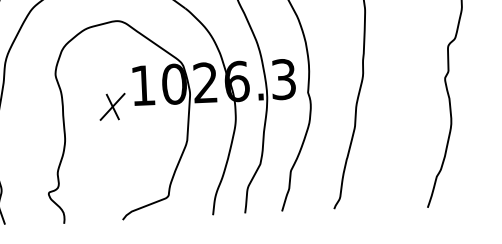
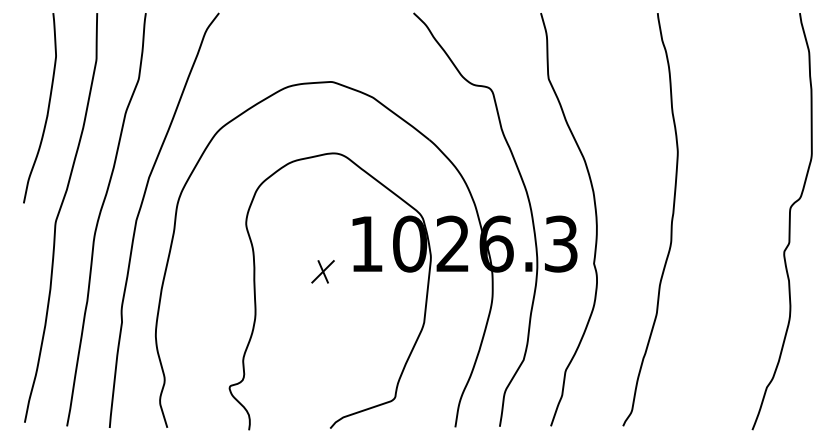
part: (112, 106) -> (322, 271), size x0.62

